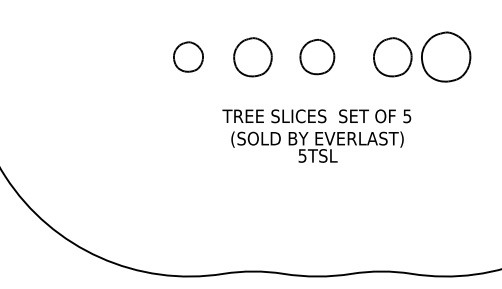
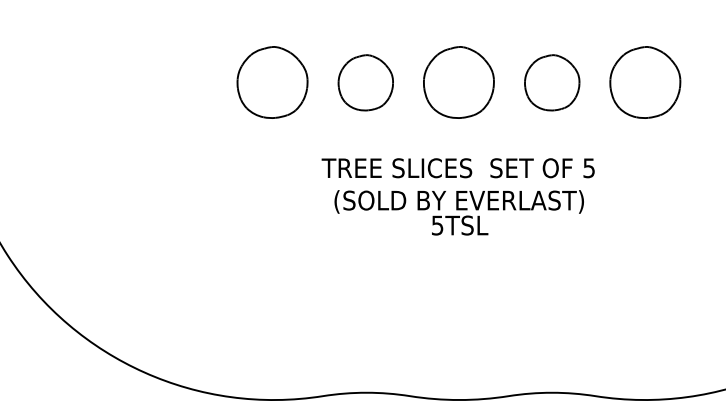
part: (188, 56) -> (272, 81), size x1.67
part: (317, 56) -> (459, 81), size x1.43
part: (392, 57) -> (551, 83), moved

